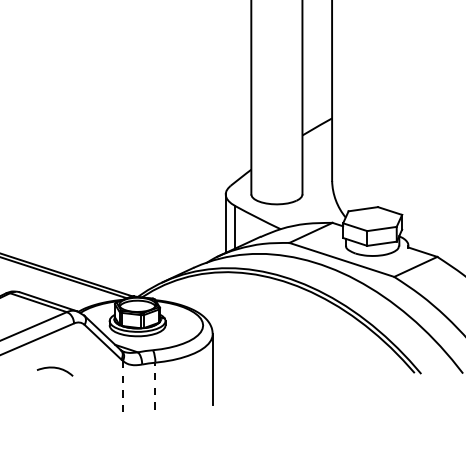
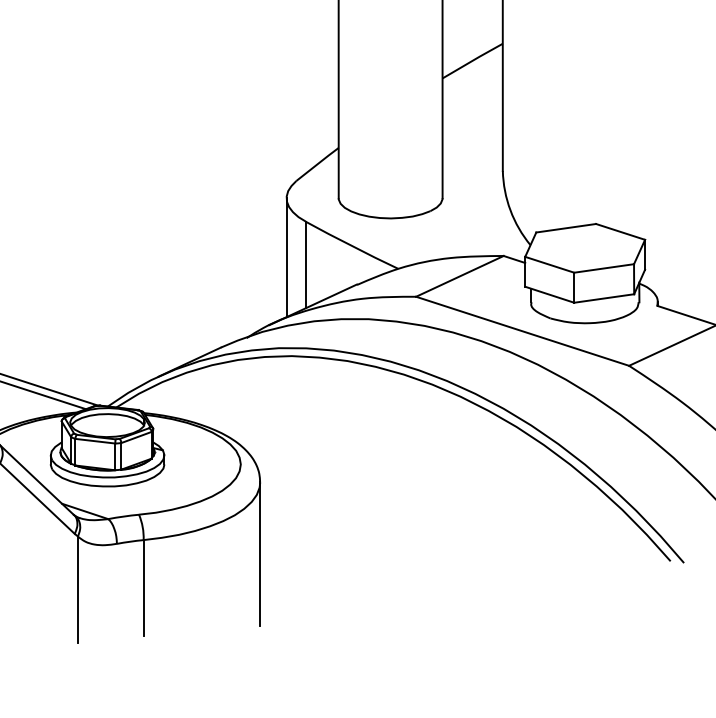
line: (155, 386) -> (143, 588), dashed -> solid
line: (123, 387) -> (78, 590), dashed -> solid

